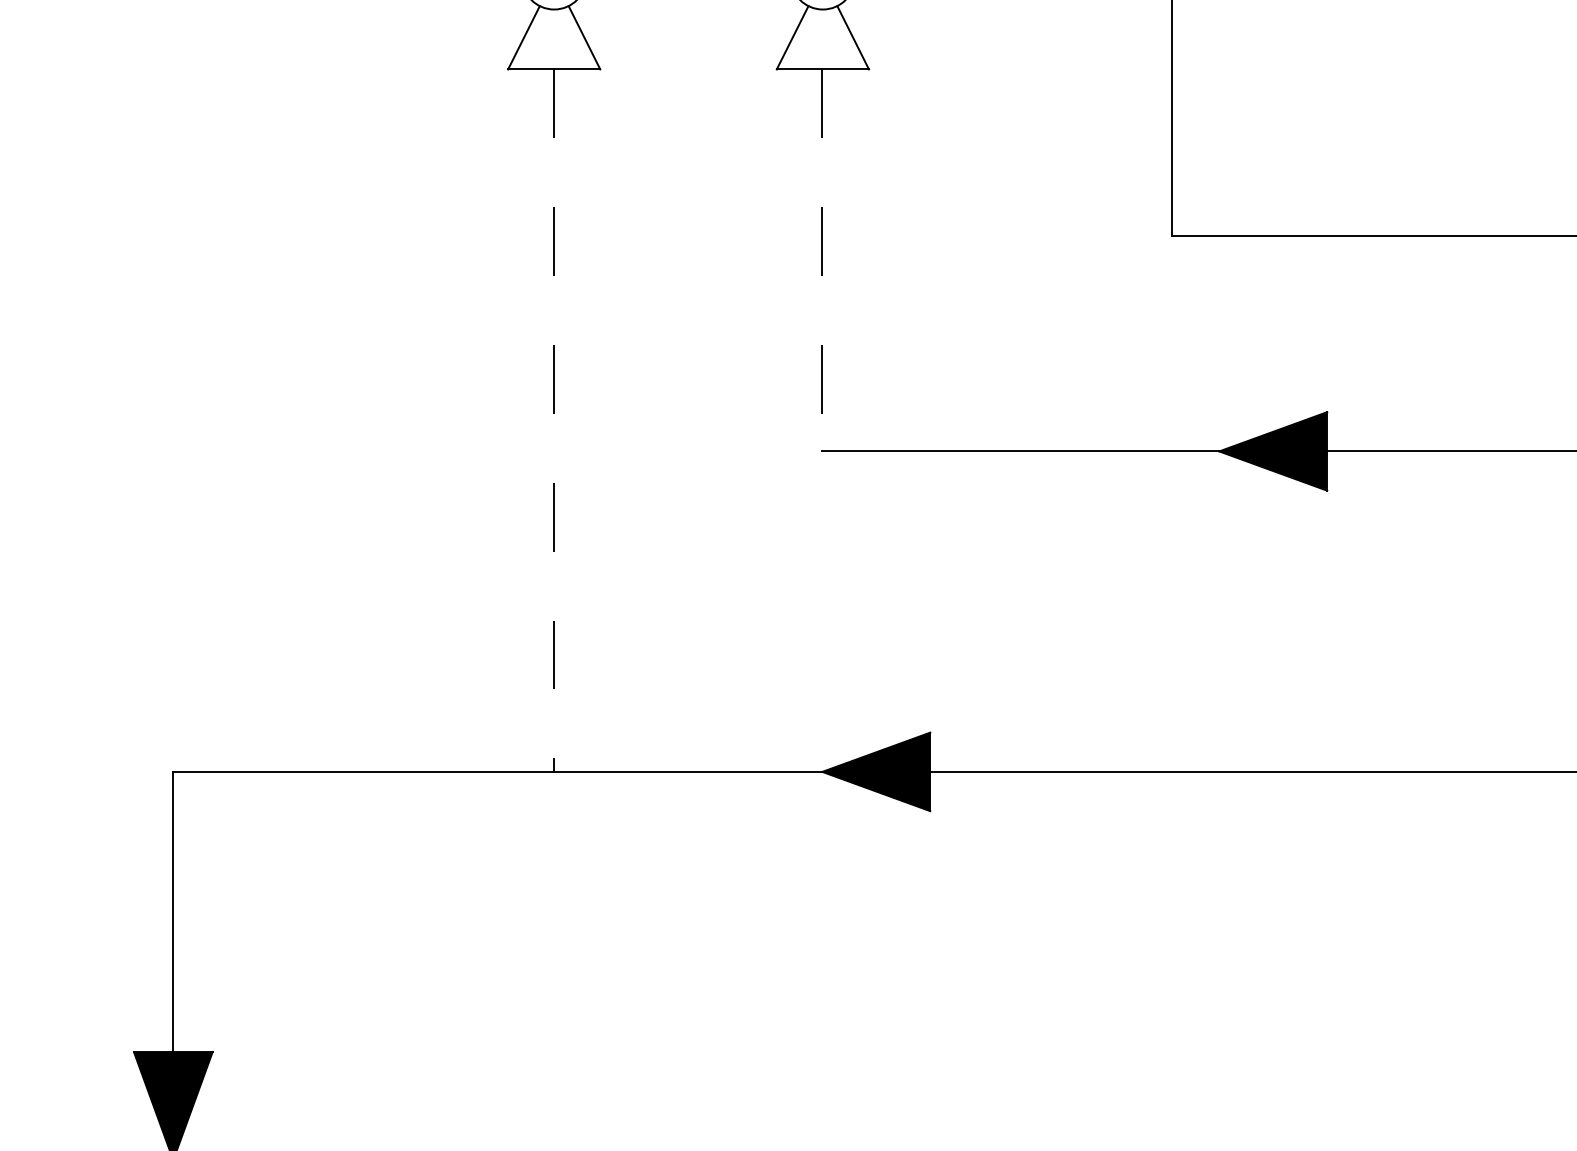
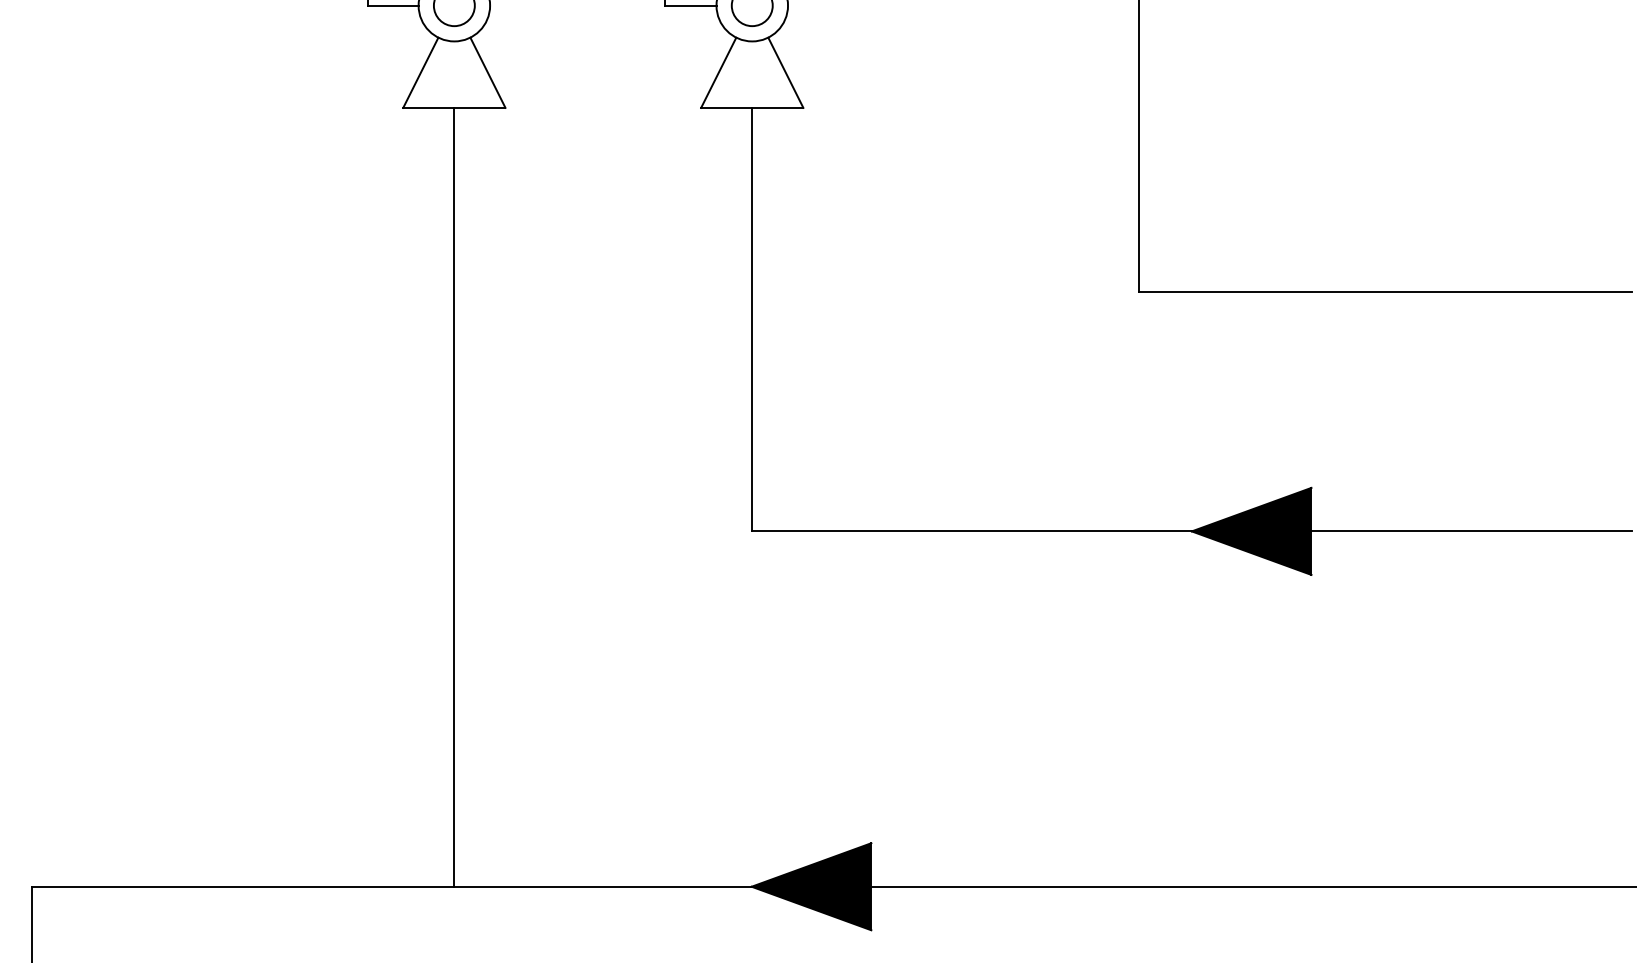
line: (822, 260) -> (751, 319), dashed -> solid
line: (554, 421) -> (454, 498), dashed -> solid

